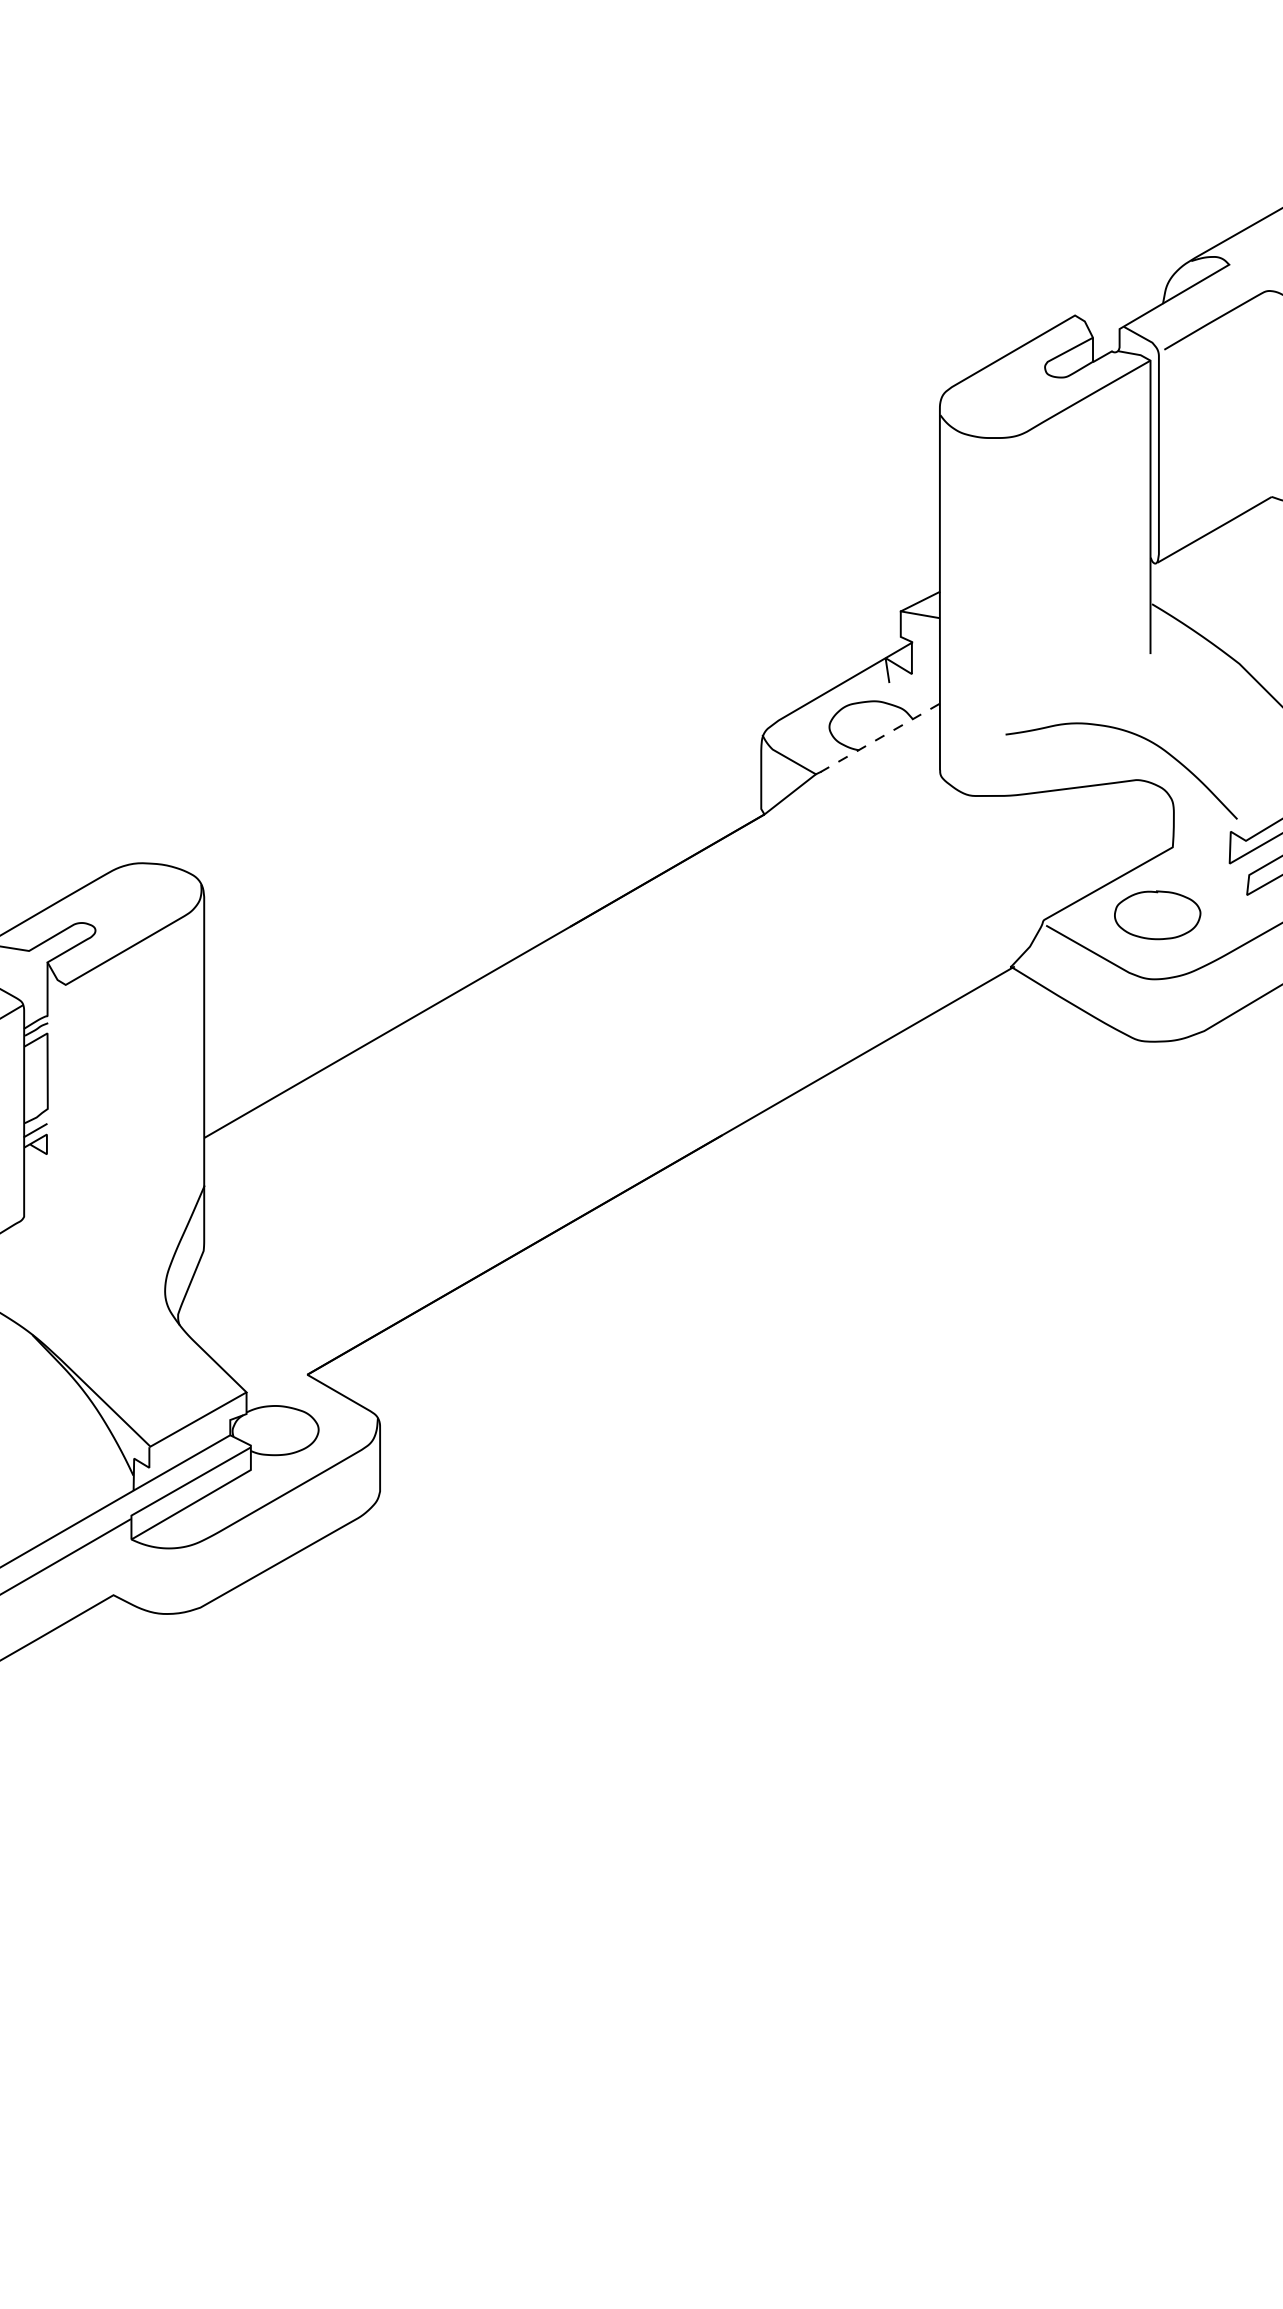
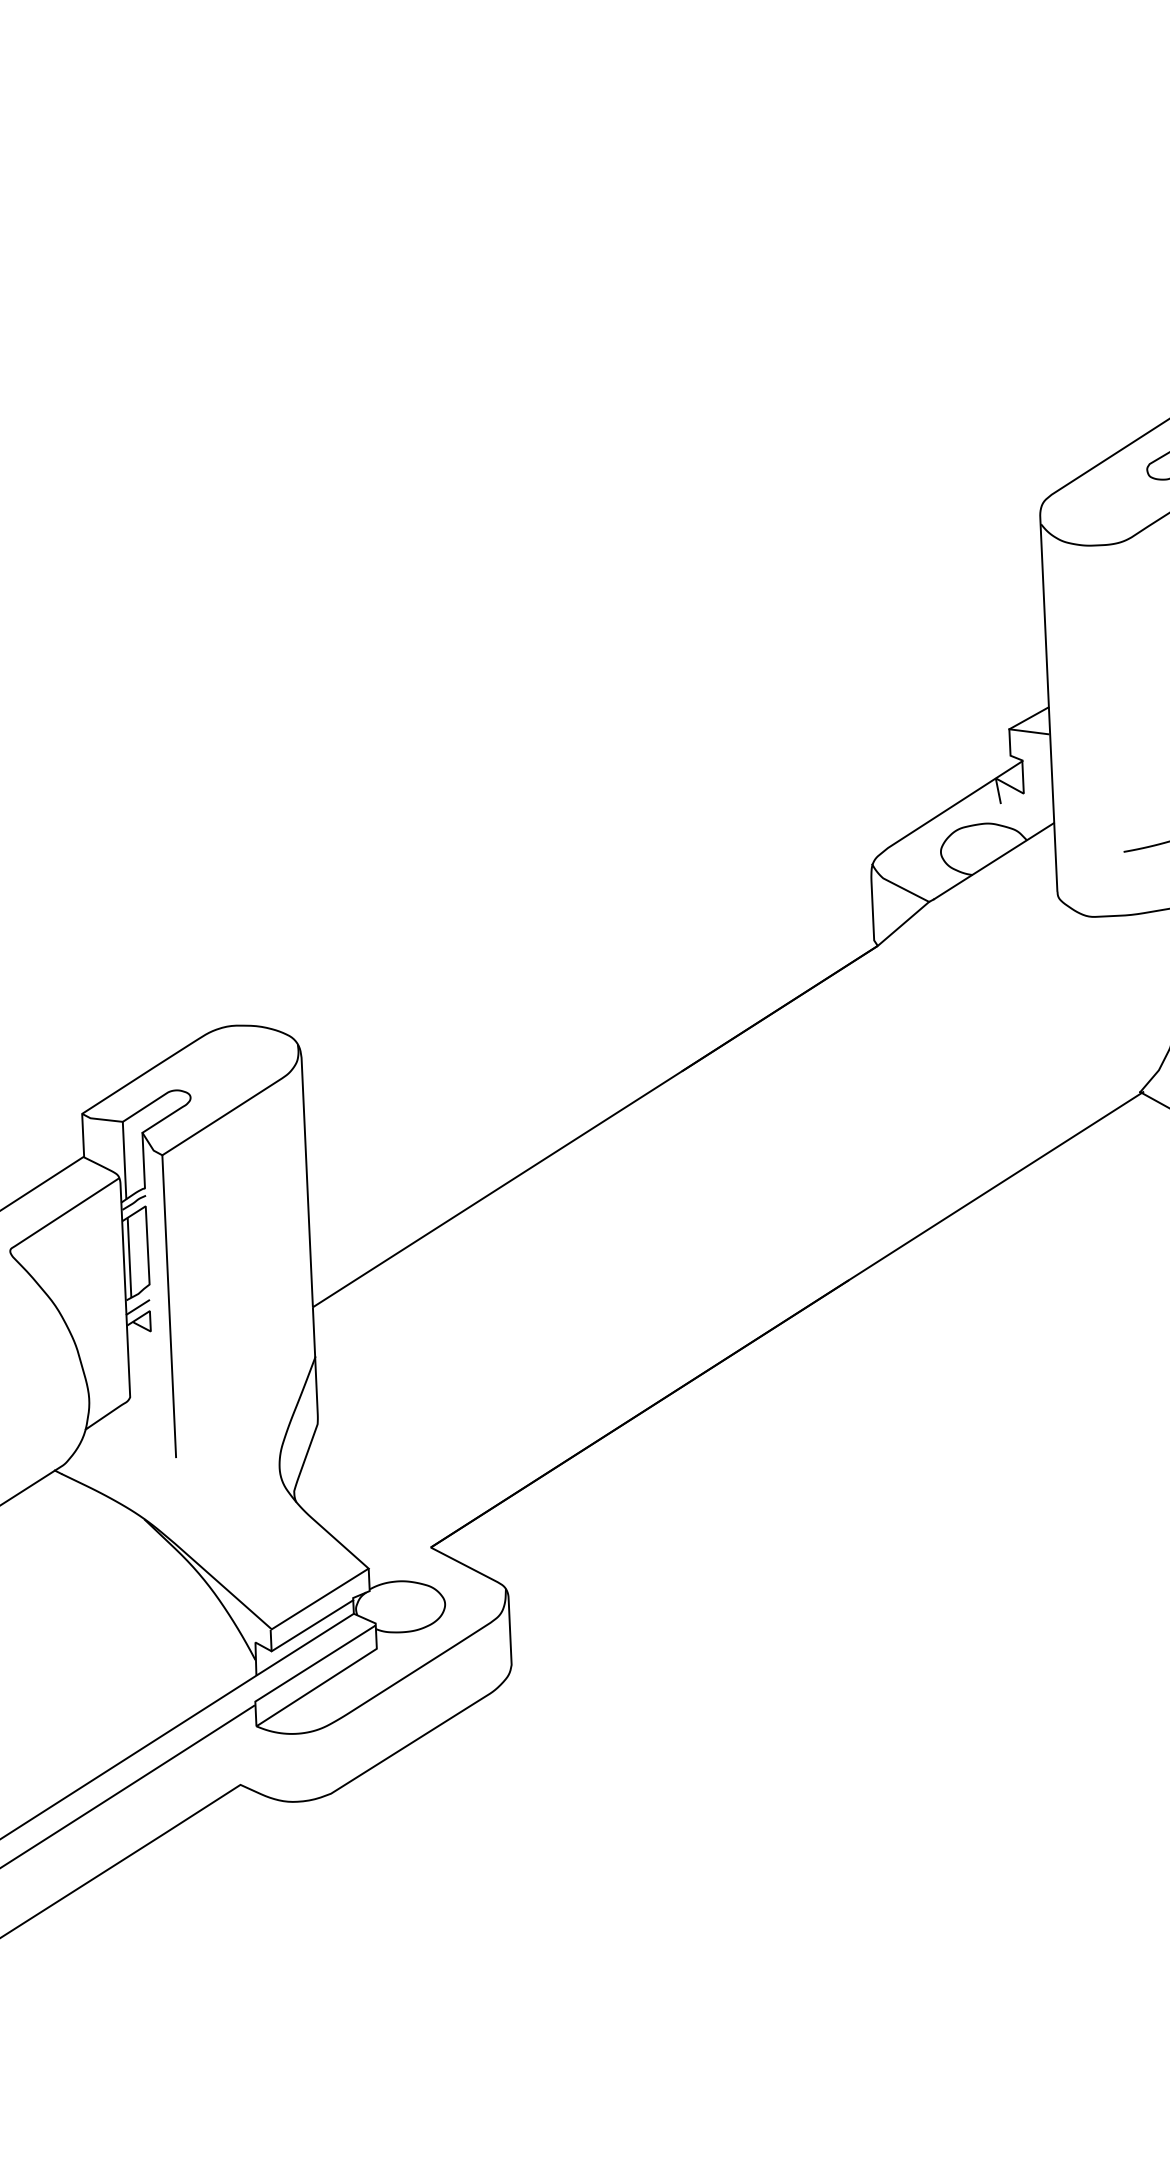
line: (880, 737) -> (994, 860), dashed -> solid
line: (29, 988) -> (124, 1160), added
line: (29, 1082) -> (129, 1258), added
line: (65, 1130) -> (168, 1306), added
line: (189, 1444) -> (312, 1625), added

